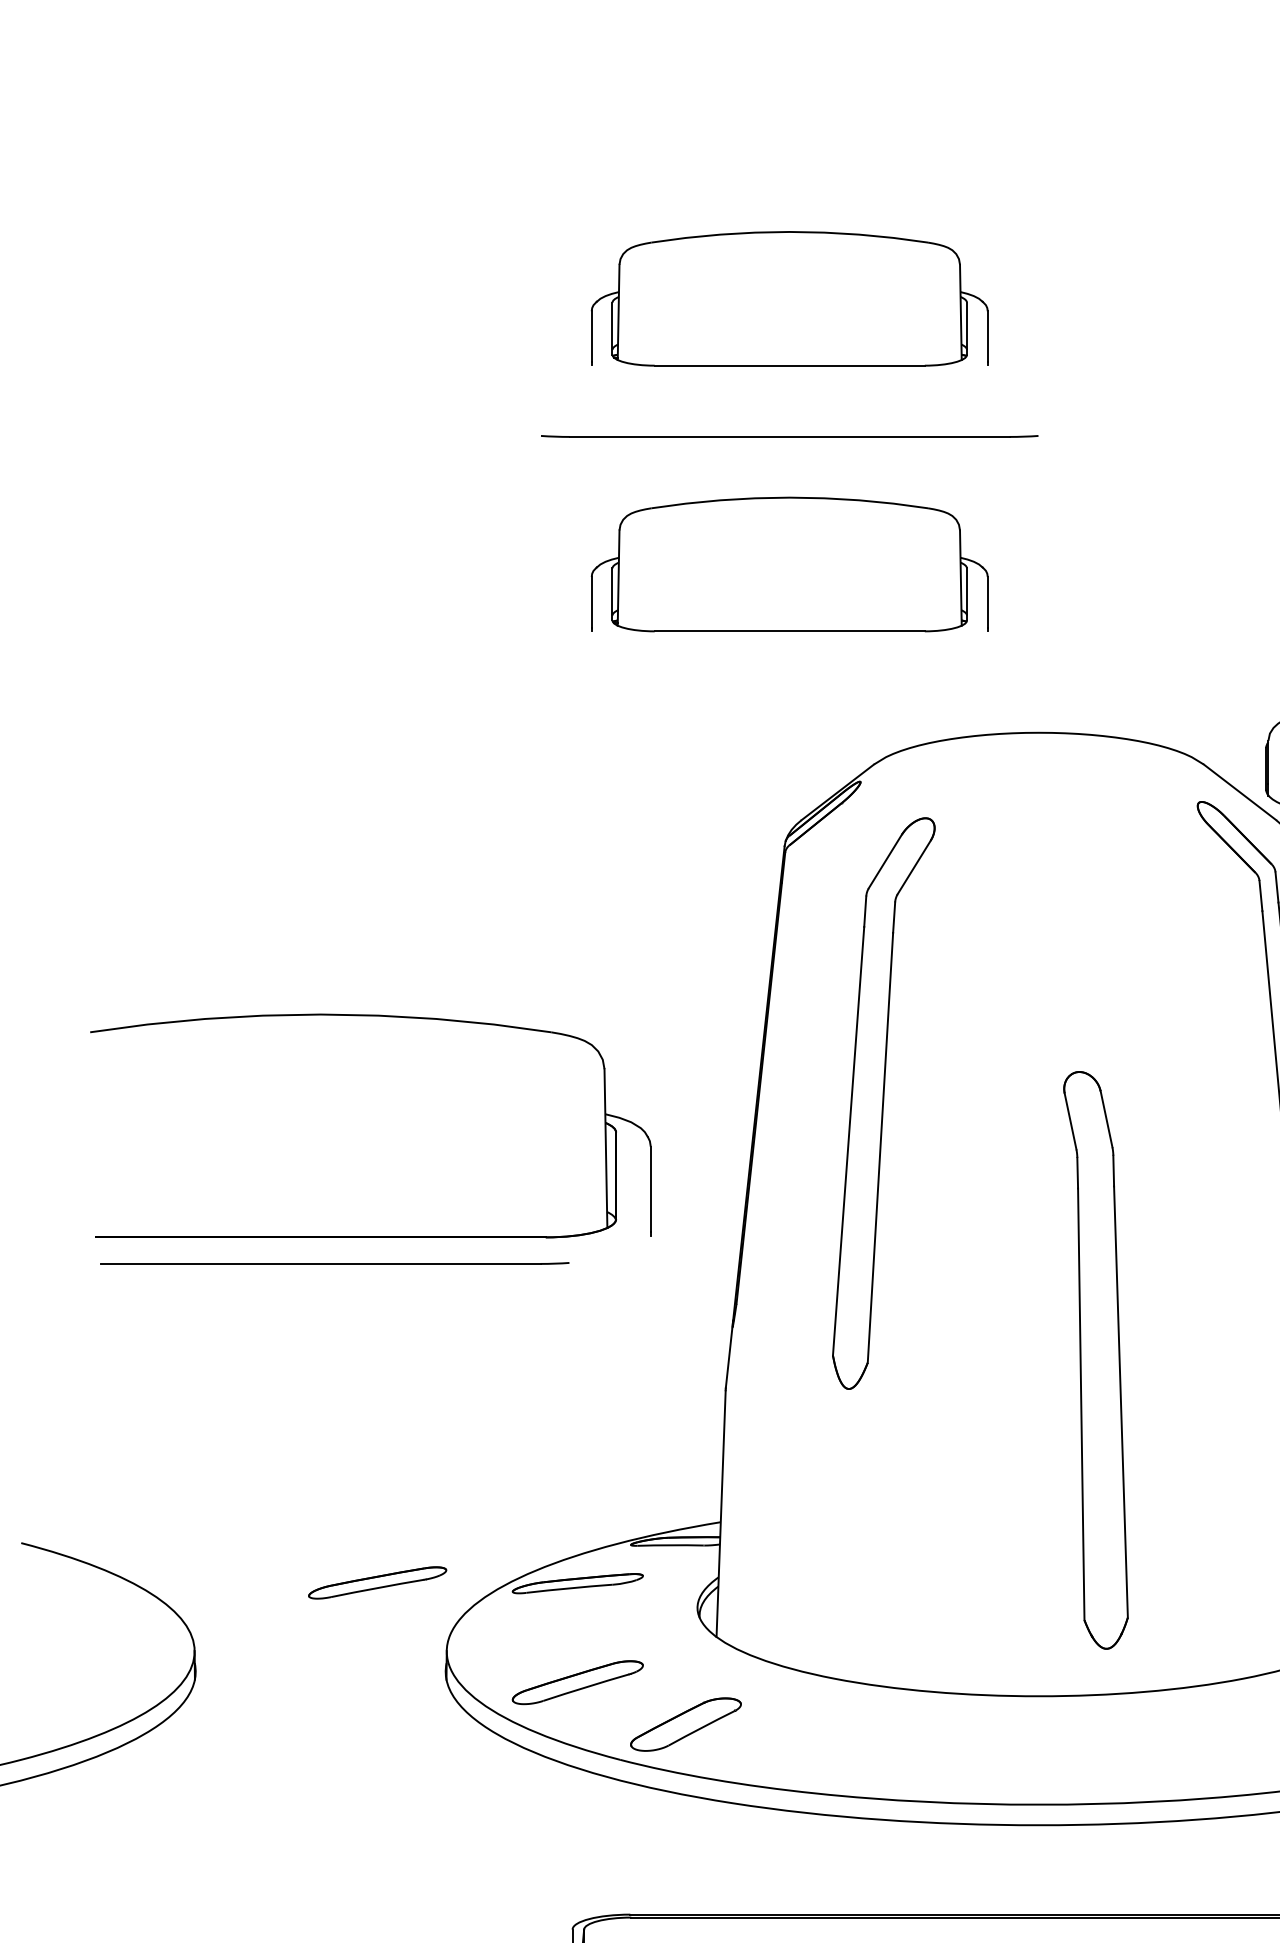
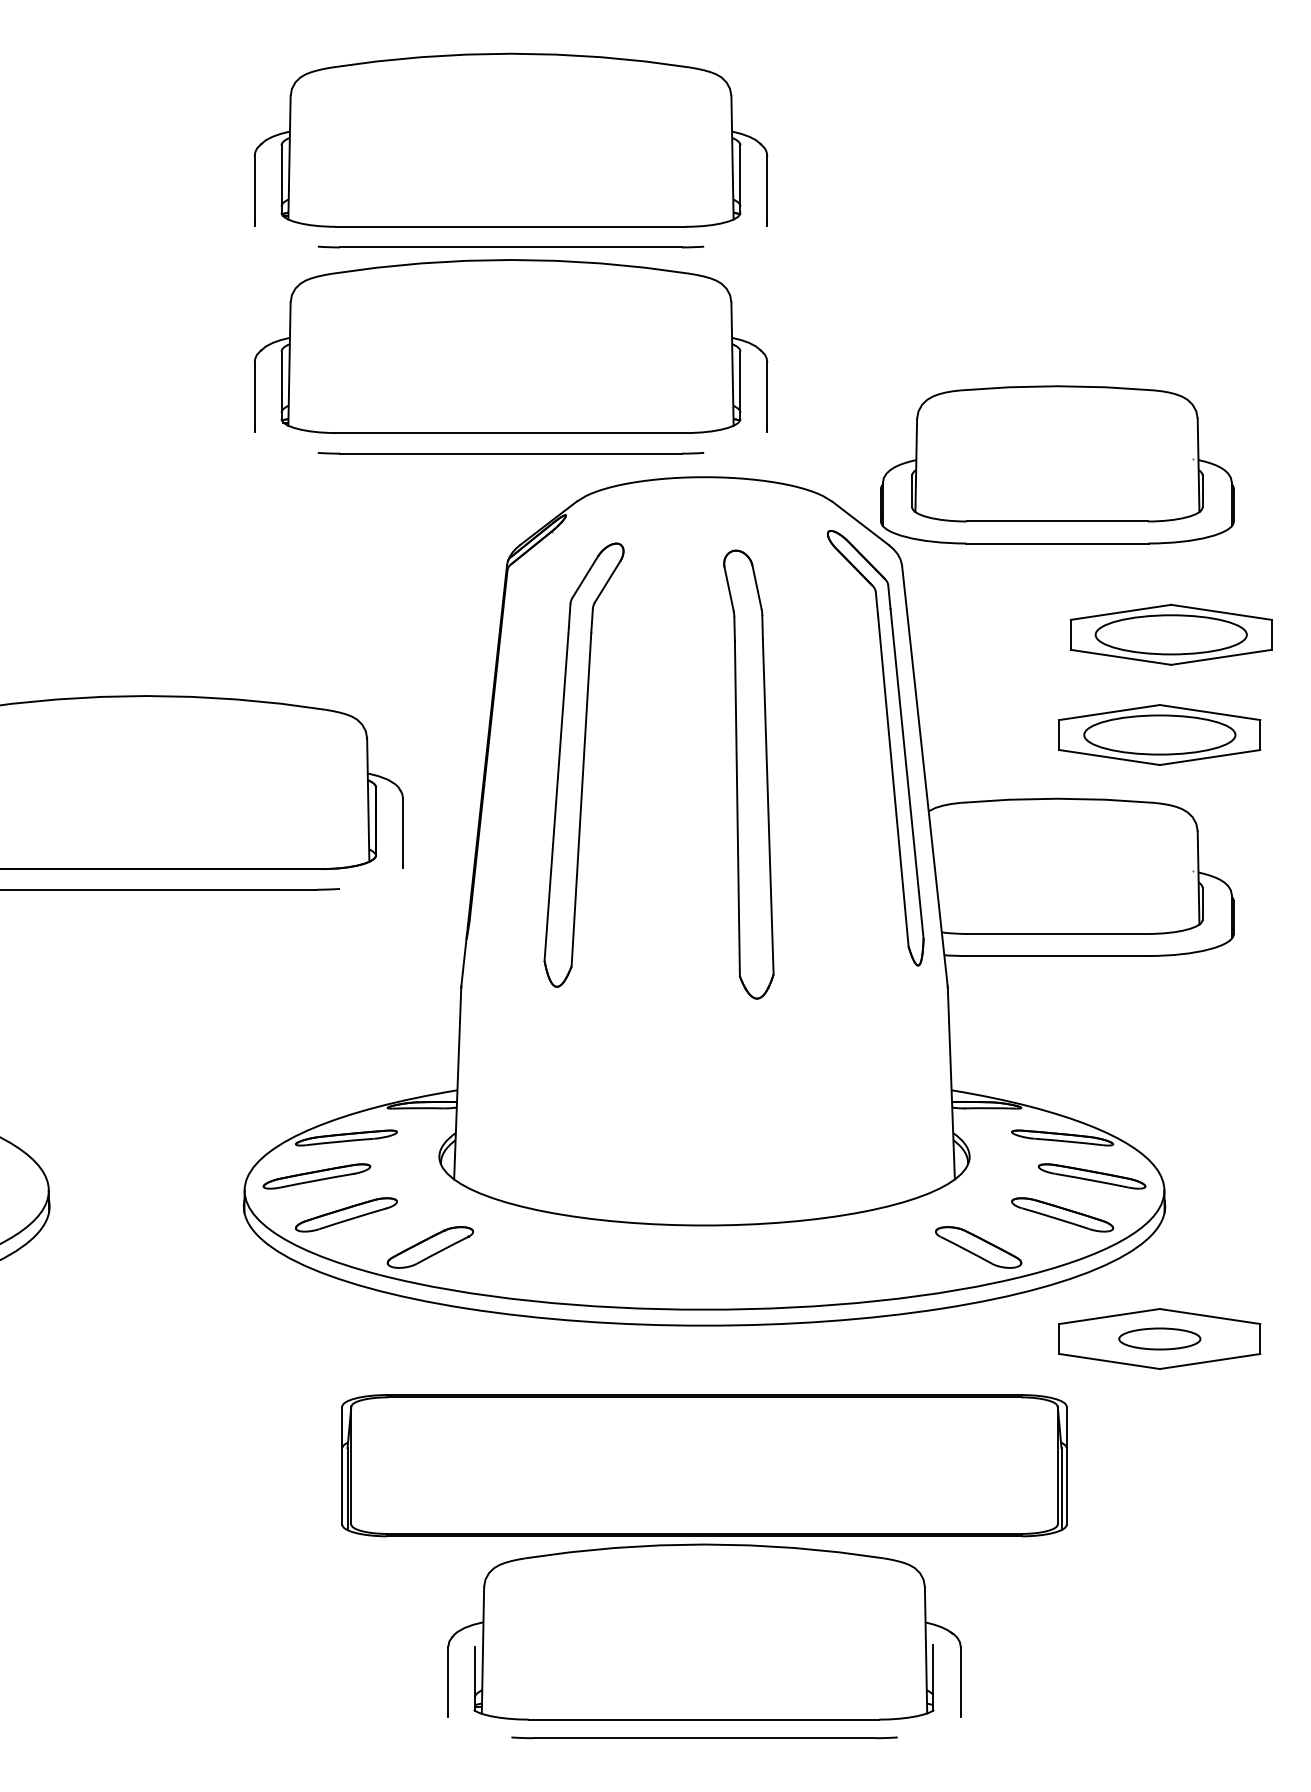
part: (789, 297) -> (510, 139), size x1.67
part: (789, 564) -> (510, 346), size x1.67
line: (789, 702) -> (510, 453), added
part: (1095, 1360) -> (748, 774), moved
part: (377, 1582) -> (316, 1176), moved

